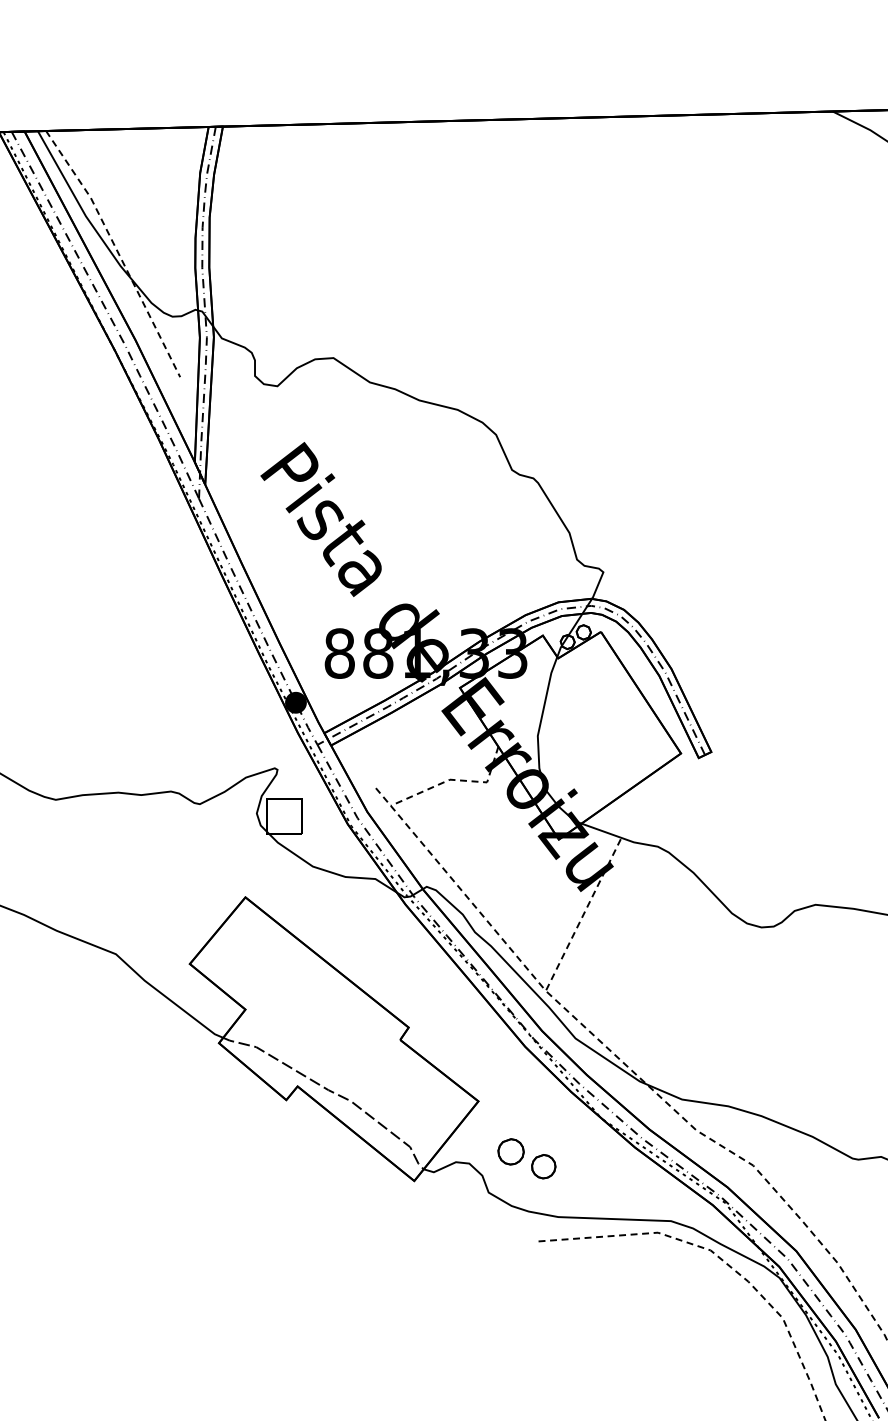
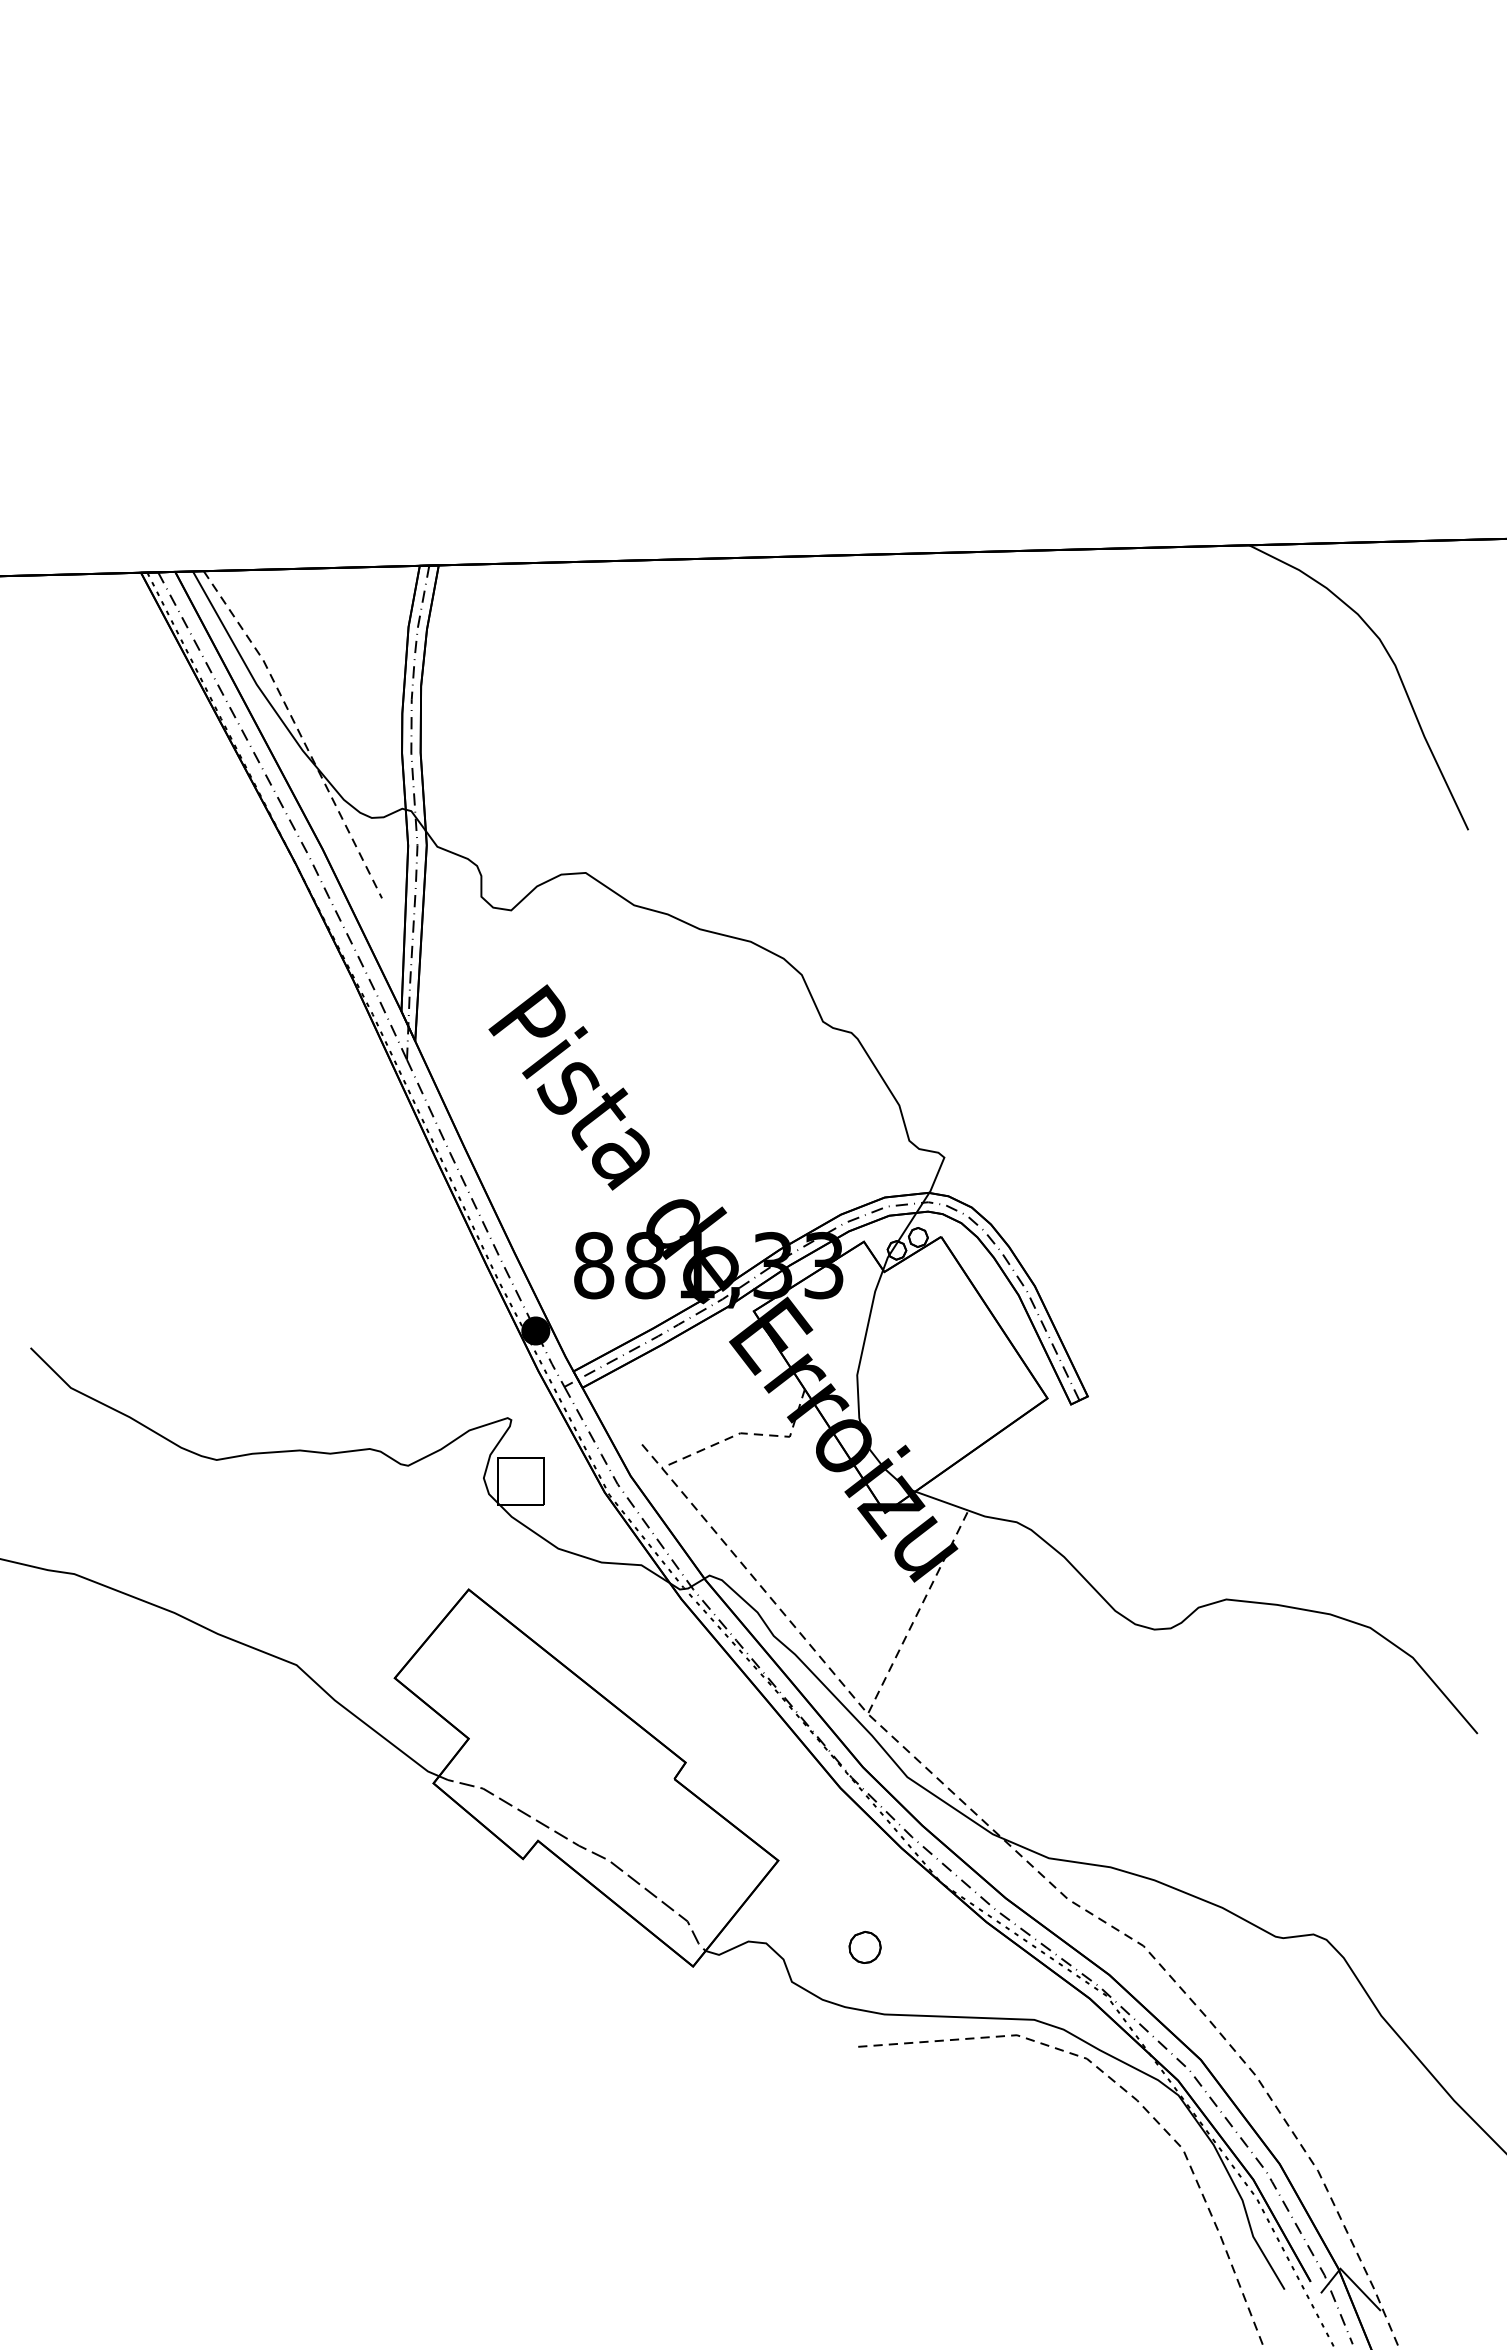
part: (510, 1151) -> (821, 1927), removed

